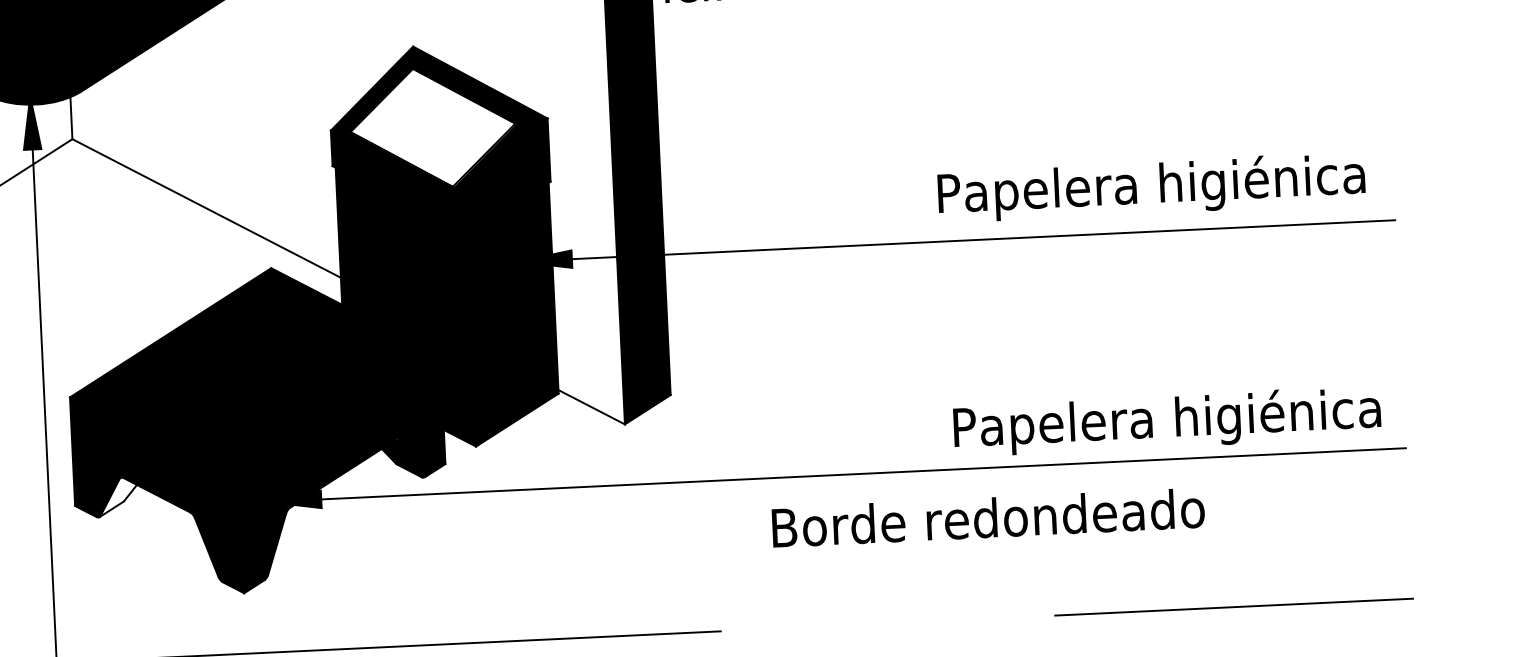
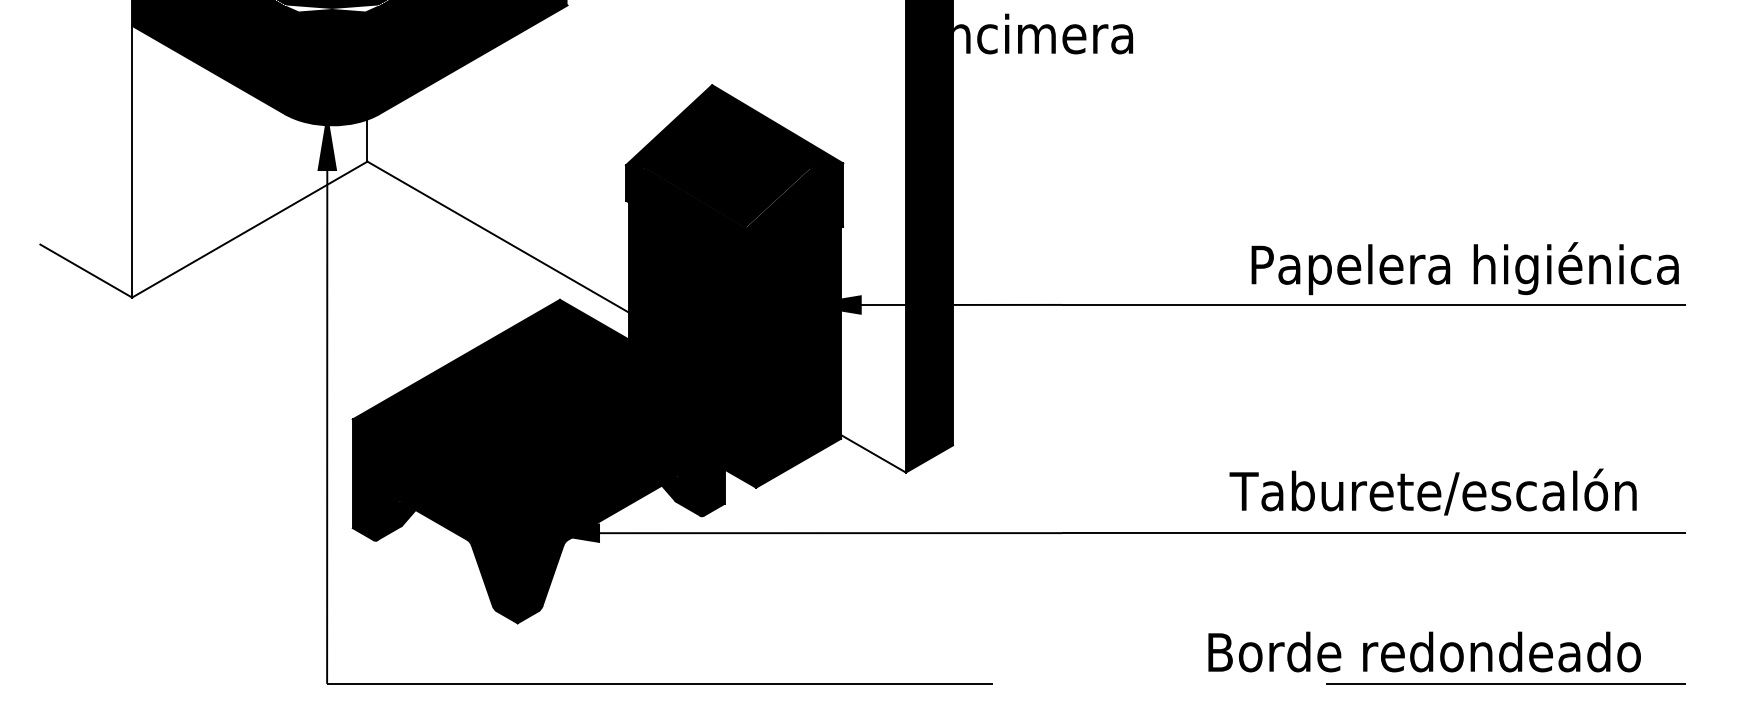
fill: (432, 128) -> (727, 167), added
text: (1150, 187) -> (1464, 268), moved
text: (1164, 420) -> (1445, 494), Papelera higiénica -> Taburete/escalón
fill: (118, 497) -> (396, 521), added
text: (988, 517) -> (1424, 651), moved

